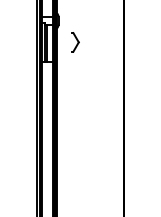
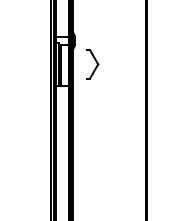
part: (75, 42) -> (93, 64), size x1.4

